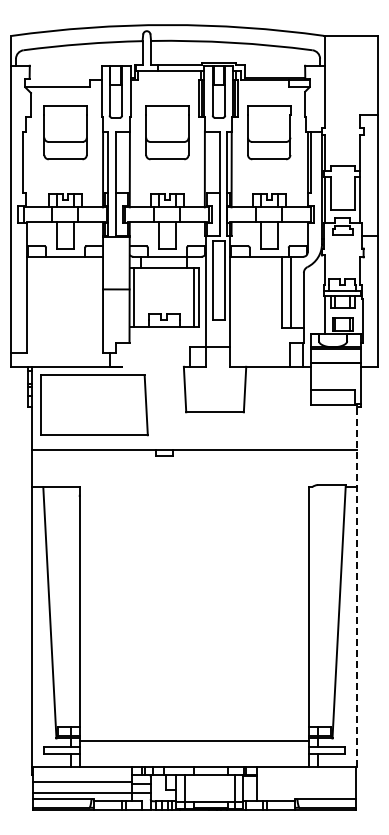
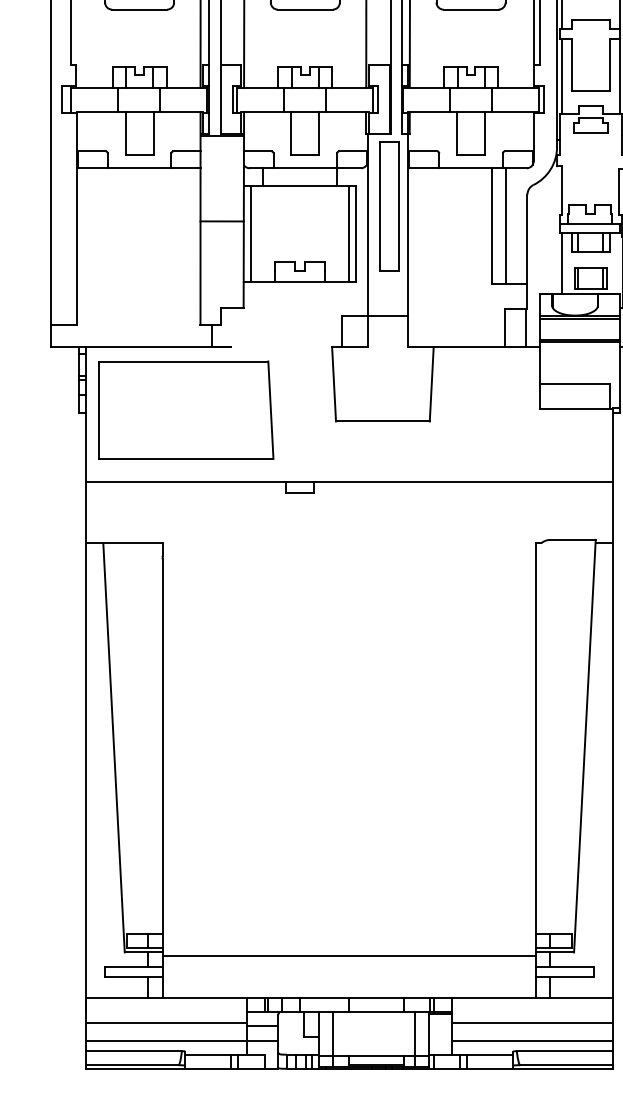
line: (356, 584) -> (613, 701), dashed -> solid
line: (306, 781) -> (531, 1022), added
line: (306, 792) -> (531, 1040), added

